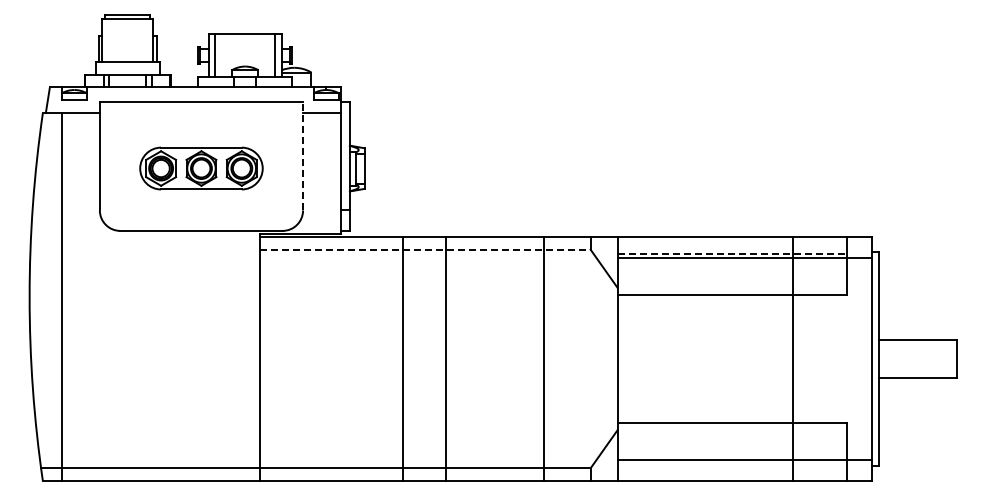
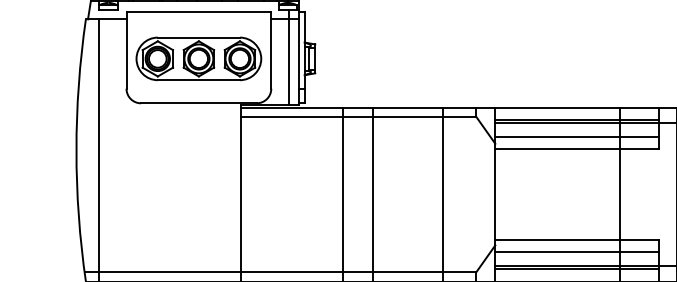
line: (303, 155) -> (271, 49), dashed -> solid
line: (328, 166) -> (289, 57), added
part: (201, 168) -> (198, 58), size x1.43
line: (425, 249) -> (358, 116), dashed -> solid
line: (732, 253) -> (577, 119), dashed -> solid
line: (732, 277) -> (577, 136), added
line: (732, 440) -> (577, 252), added
line: (732, 464) -> (577, 269), added

